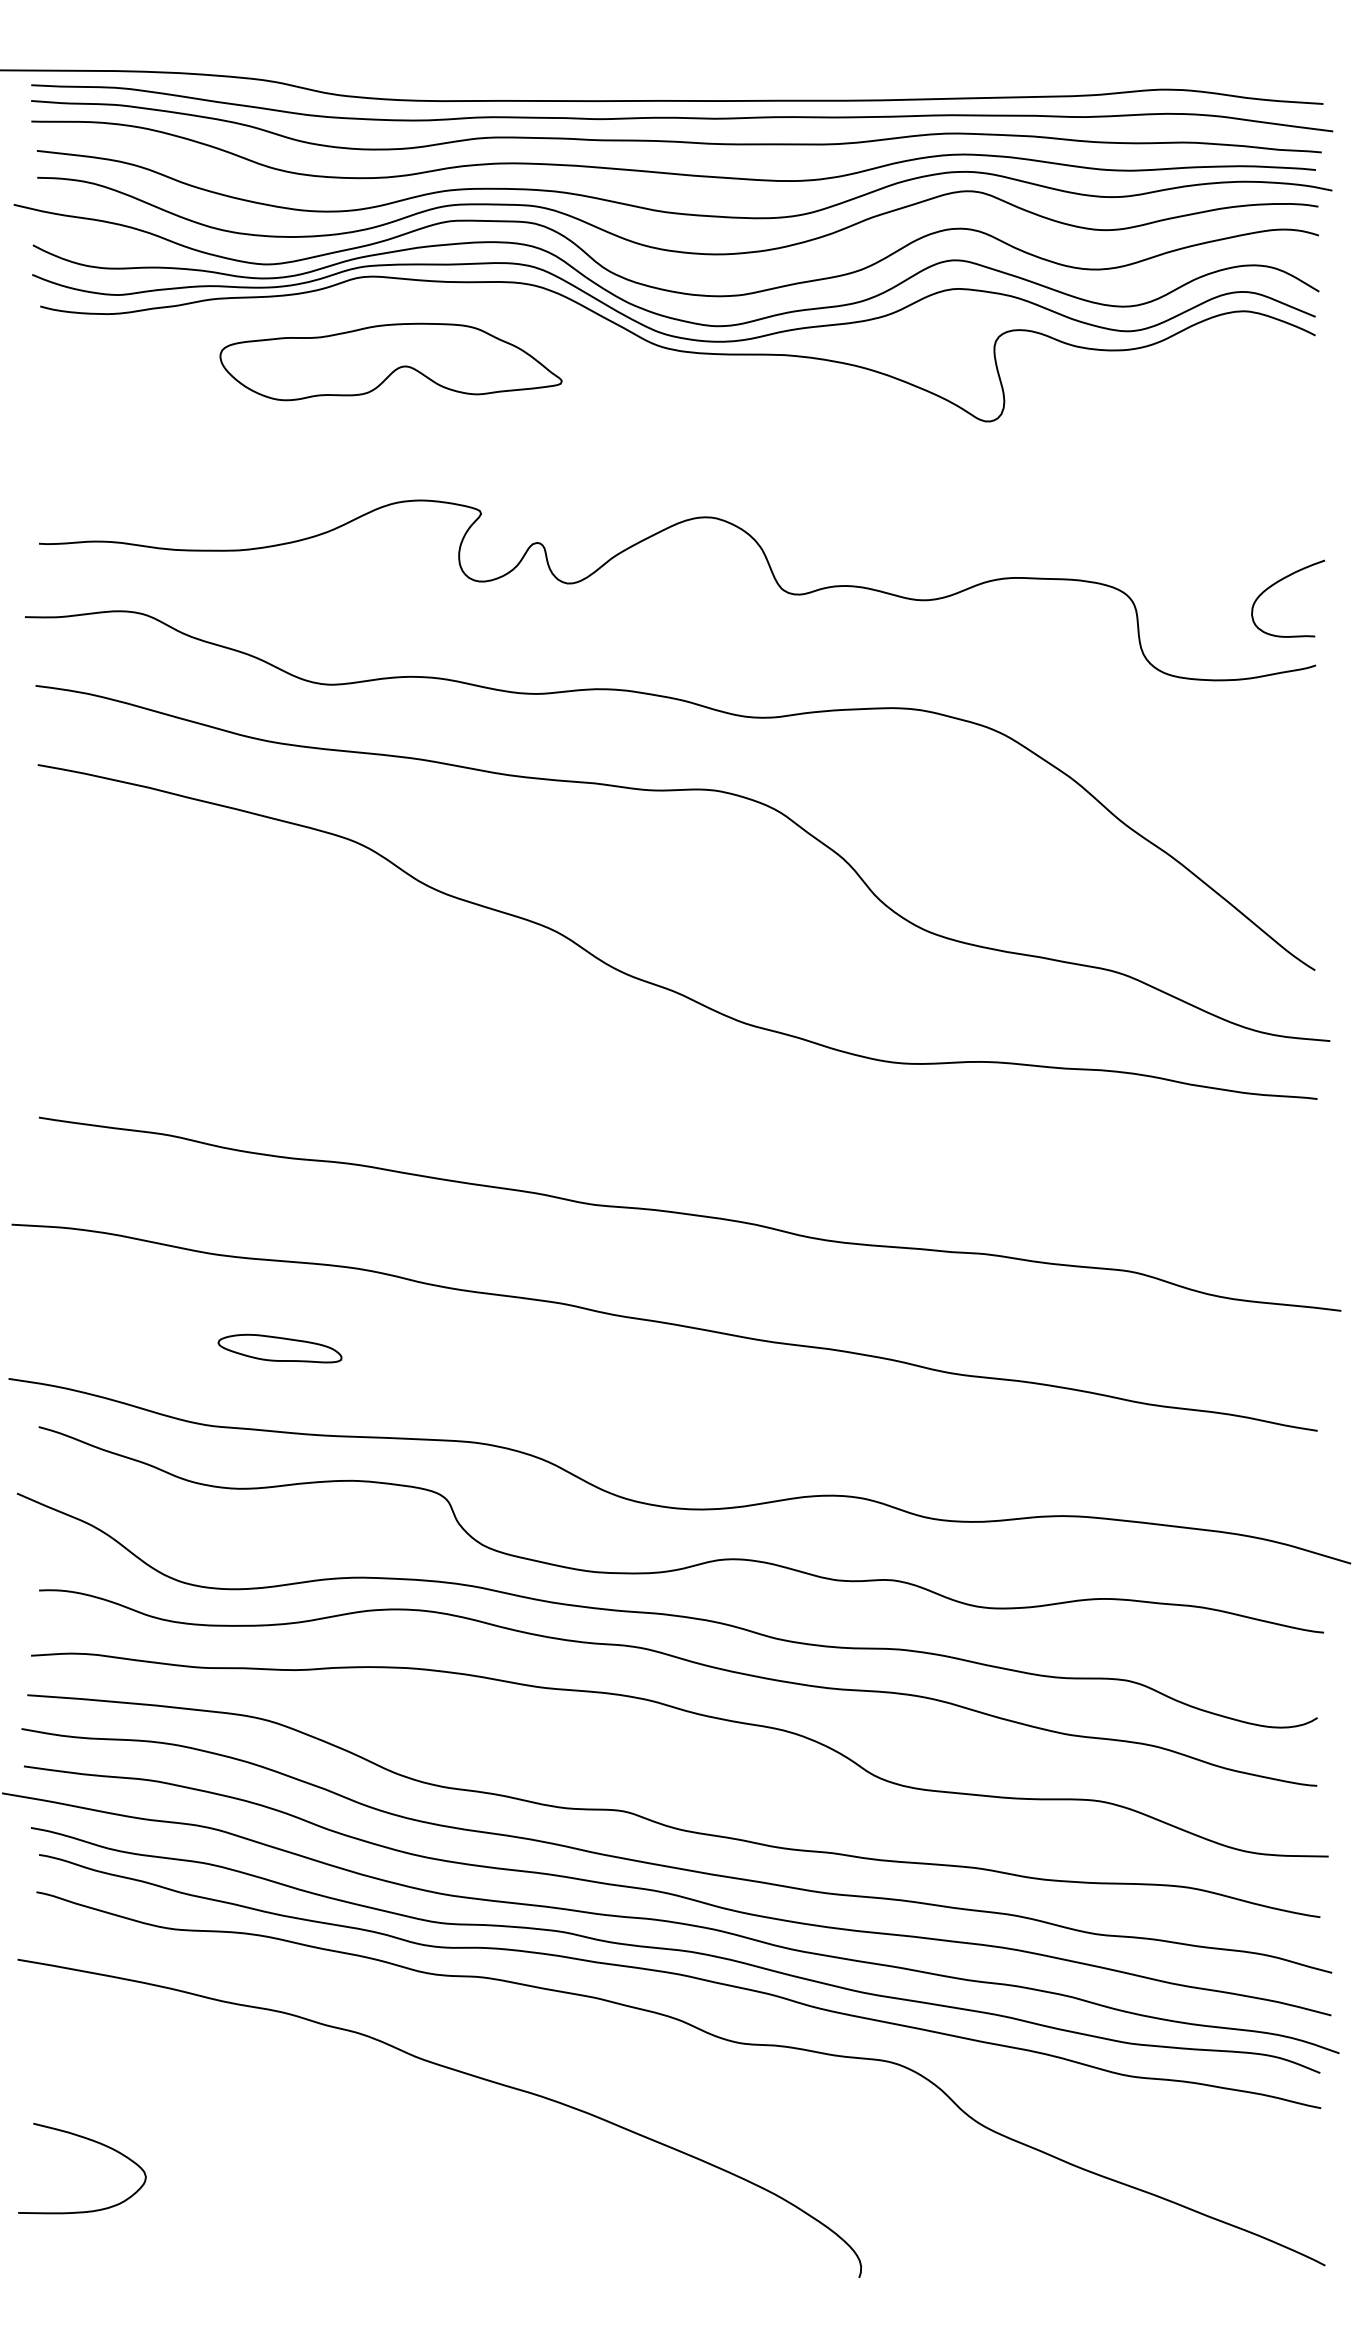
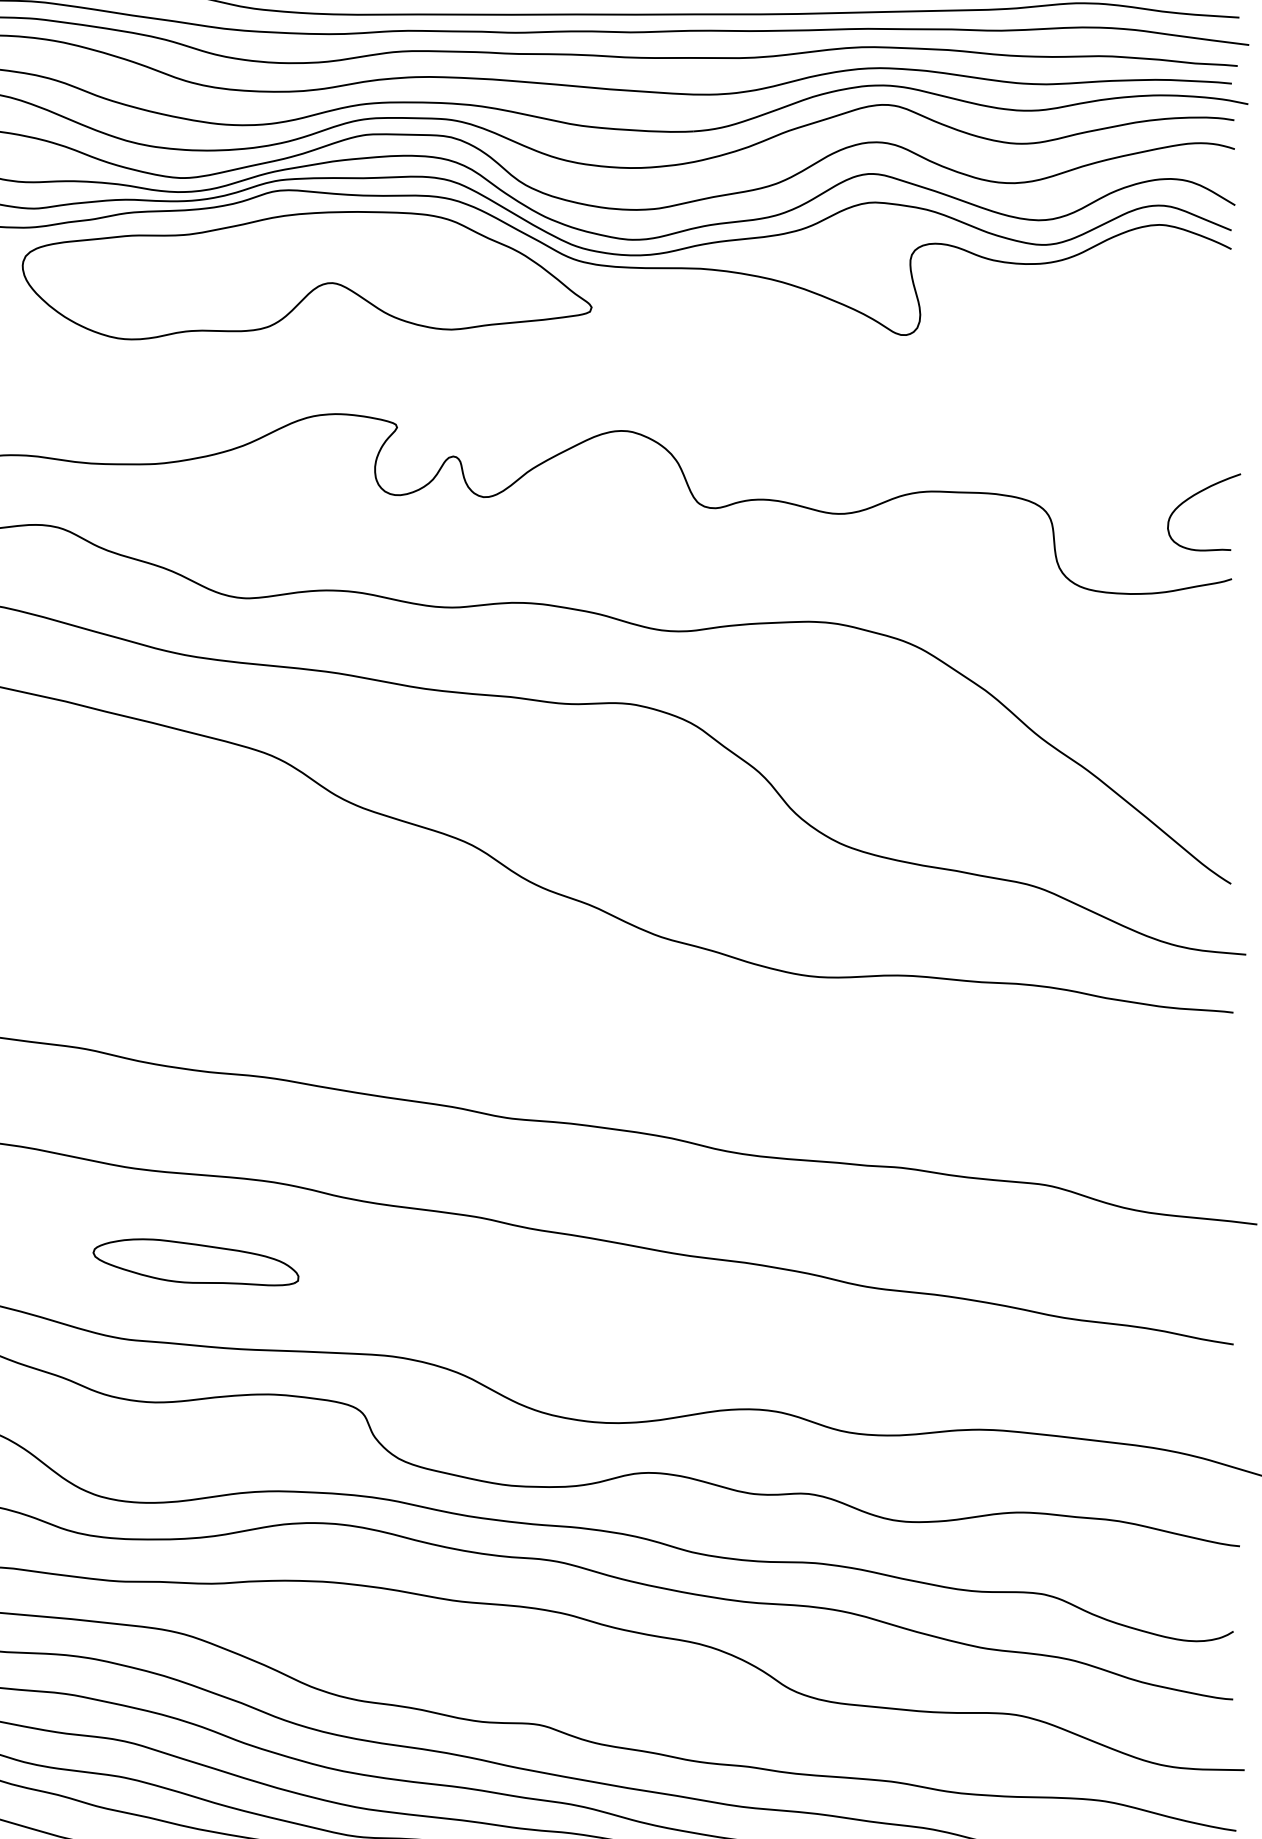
part: (390, 361) -> (306, 275), size x1.67
part: (279, 1348) -> (195, 1262), size x1.67

